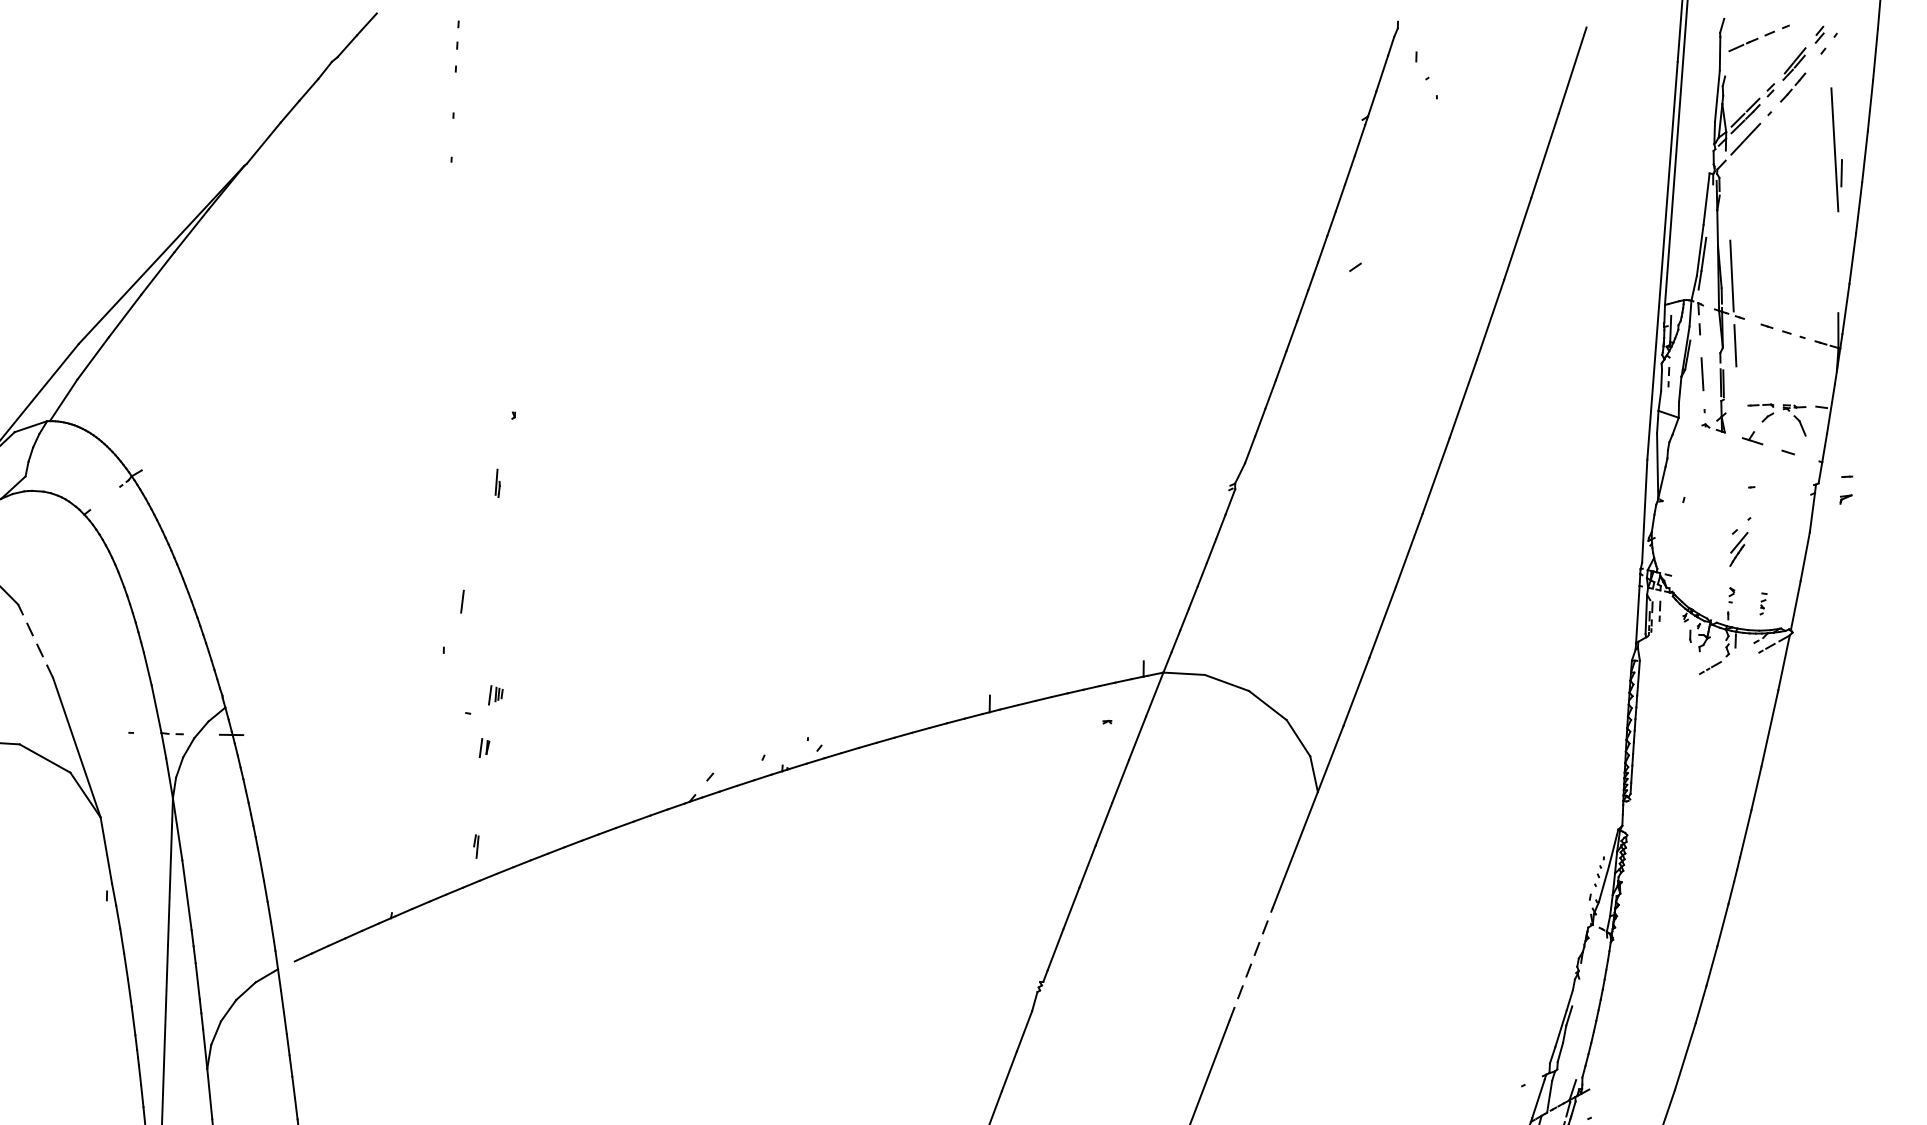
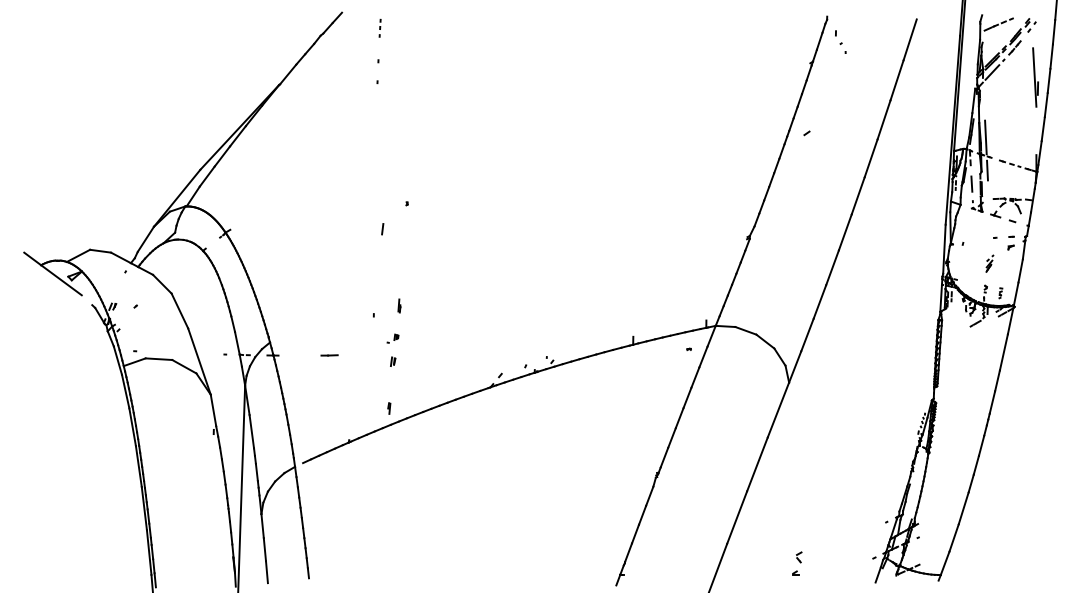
part: (455, 44) -> (379, 27), size x0.71
part: (497, 482) -> (399, 305), moved
part: (1844, 488) -> (1010, 242), moved
part: (1739, 541) -> (989, 263), size x0.71
line: (462, 602) -> (382, 229), moved
line: (34, 640) -> (179, 310), dashed -> solid
part: (483, 699) -> (392, 338), size x0.62
line: (350, 734) -> (329, 355), added
line: (1251, 964) -> (757, 464), dashed -> solid

